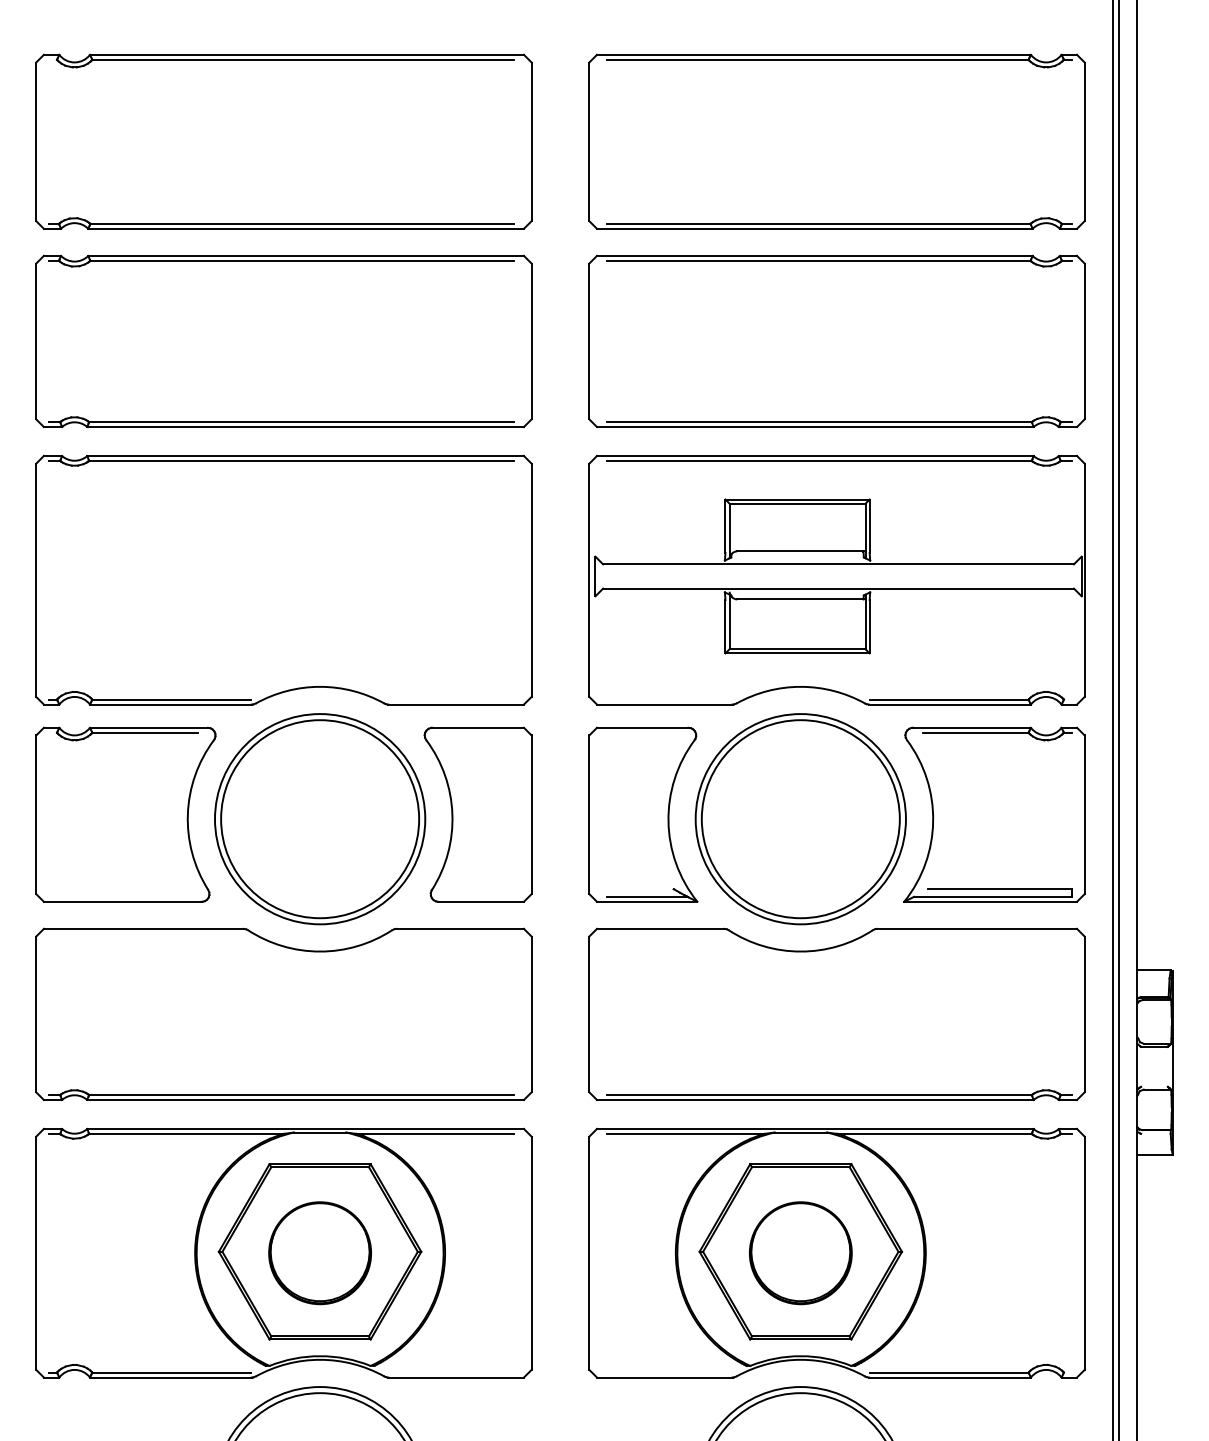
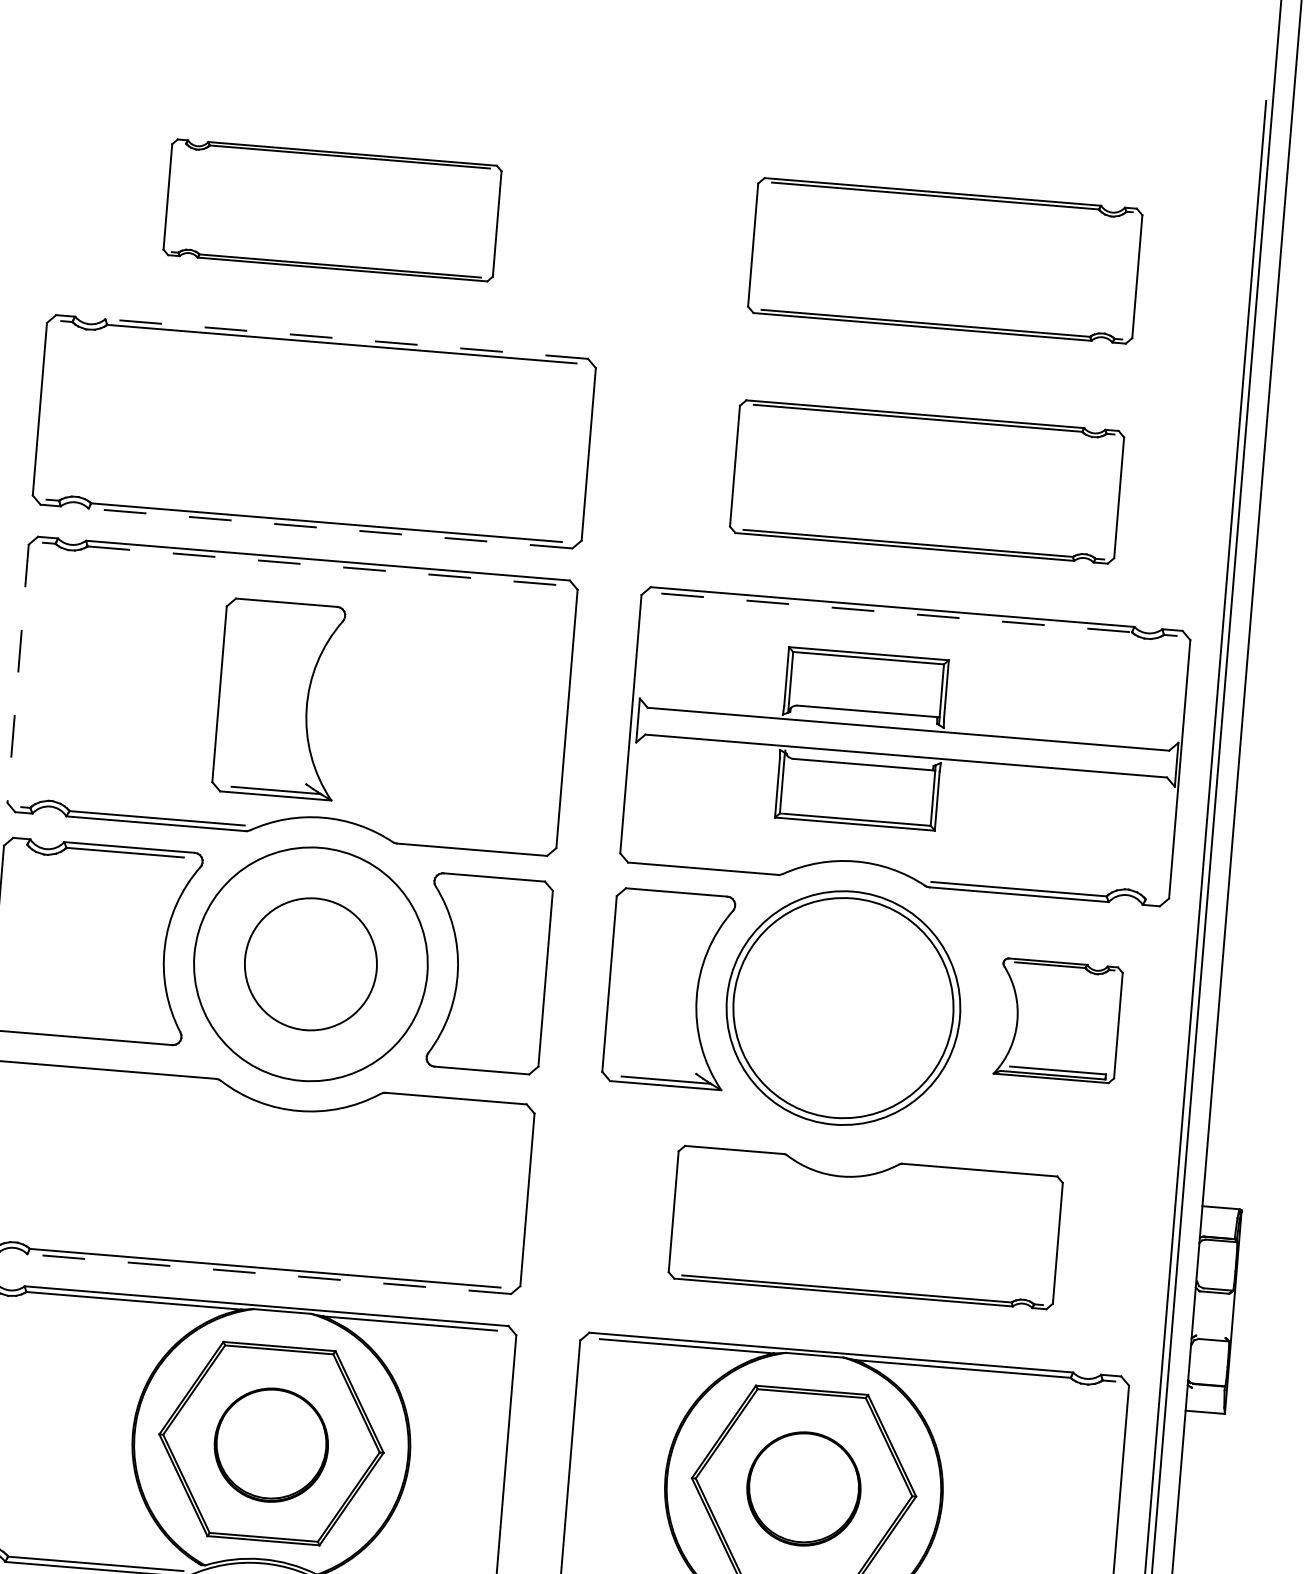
part: (283, 141) -> (332, 210), size x0.6
part: (836, 141) -> (944, 260), size x0.7
line: (306, 255) -> (347, 338), solid -> dashed
part: (836, 340) -> (926, 481), size x0.7
line: (305, 427) -> (330, 529), solid -> dashed
line: (302, 460) -> (324, 565), solid -> dashed
line: (819, 460) -> (896, 612), solid -> dashed
line: (36, 580) -> (18, 674), solid -> dashed
part: (272, 583) -> (279, 698), added
part: (994, 814) -> (1058, 1020), size x0.6
circle: (320, 819) -> (311, 964), size x0.6
part: (836, 1013) -> (865, 1226), size x0.7
line: (305, 1100) -> (269, 1274), solid -> dashed

